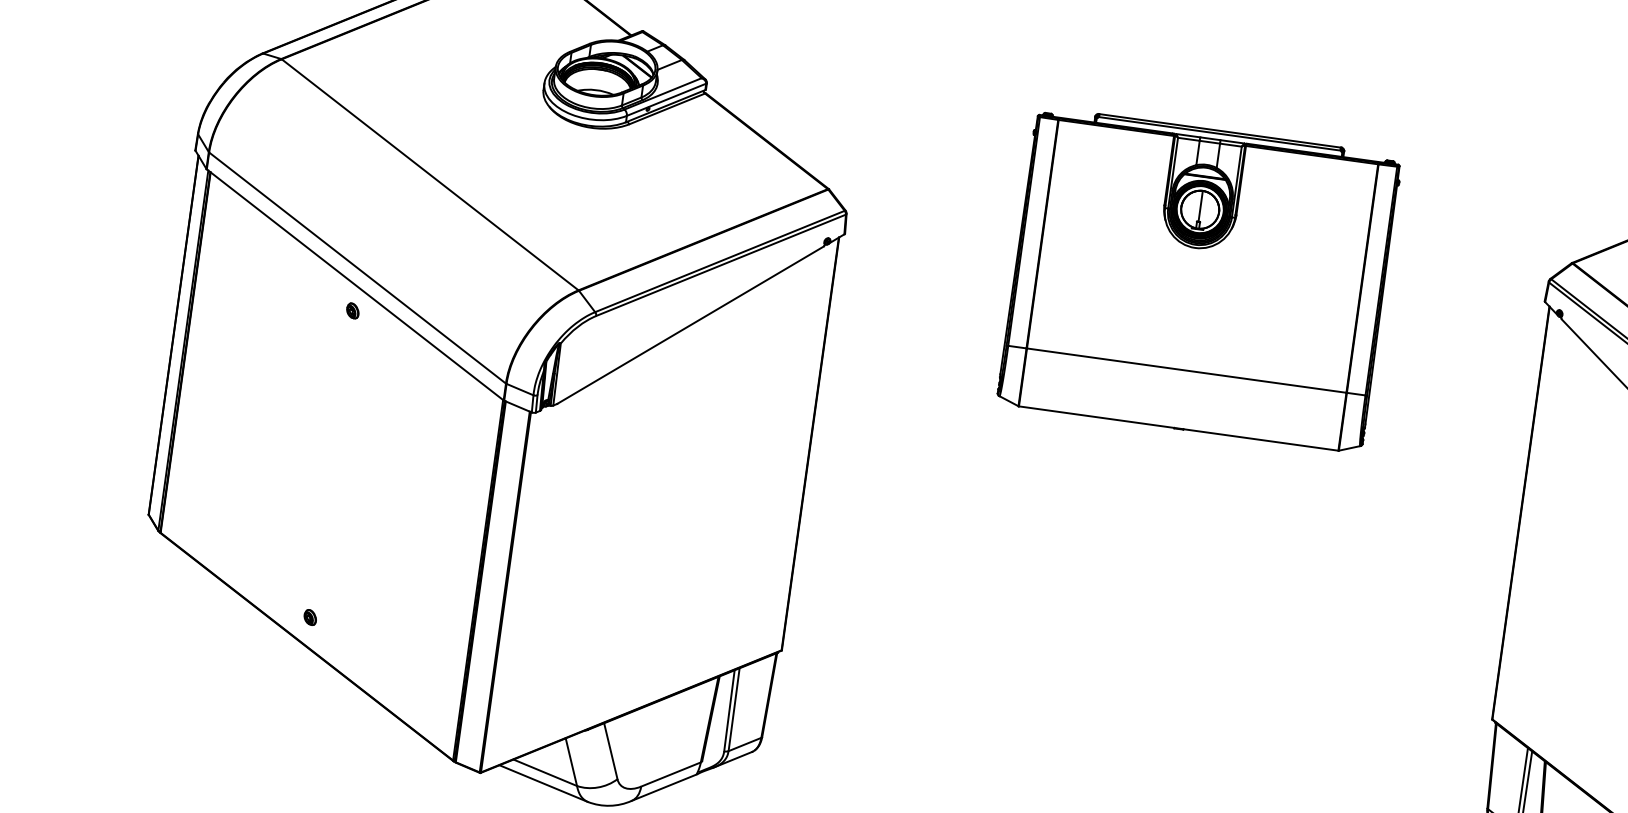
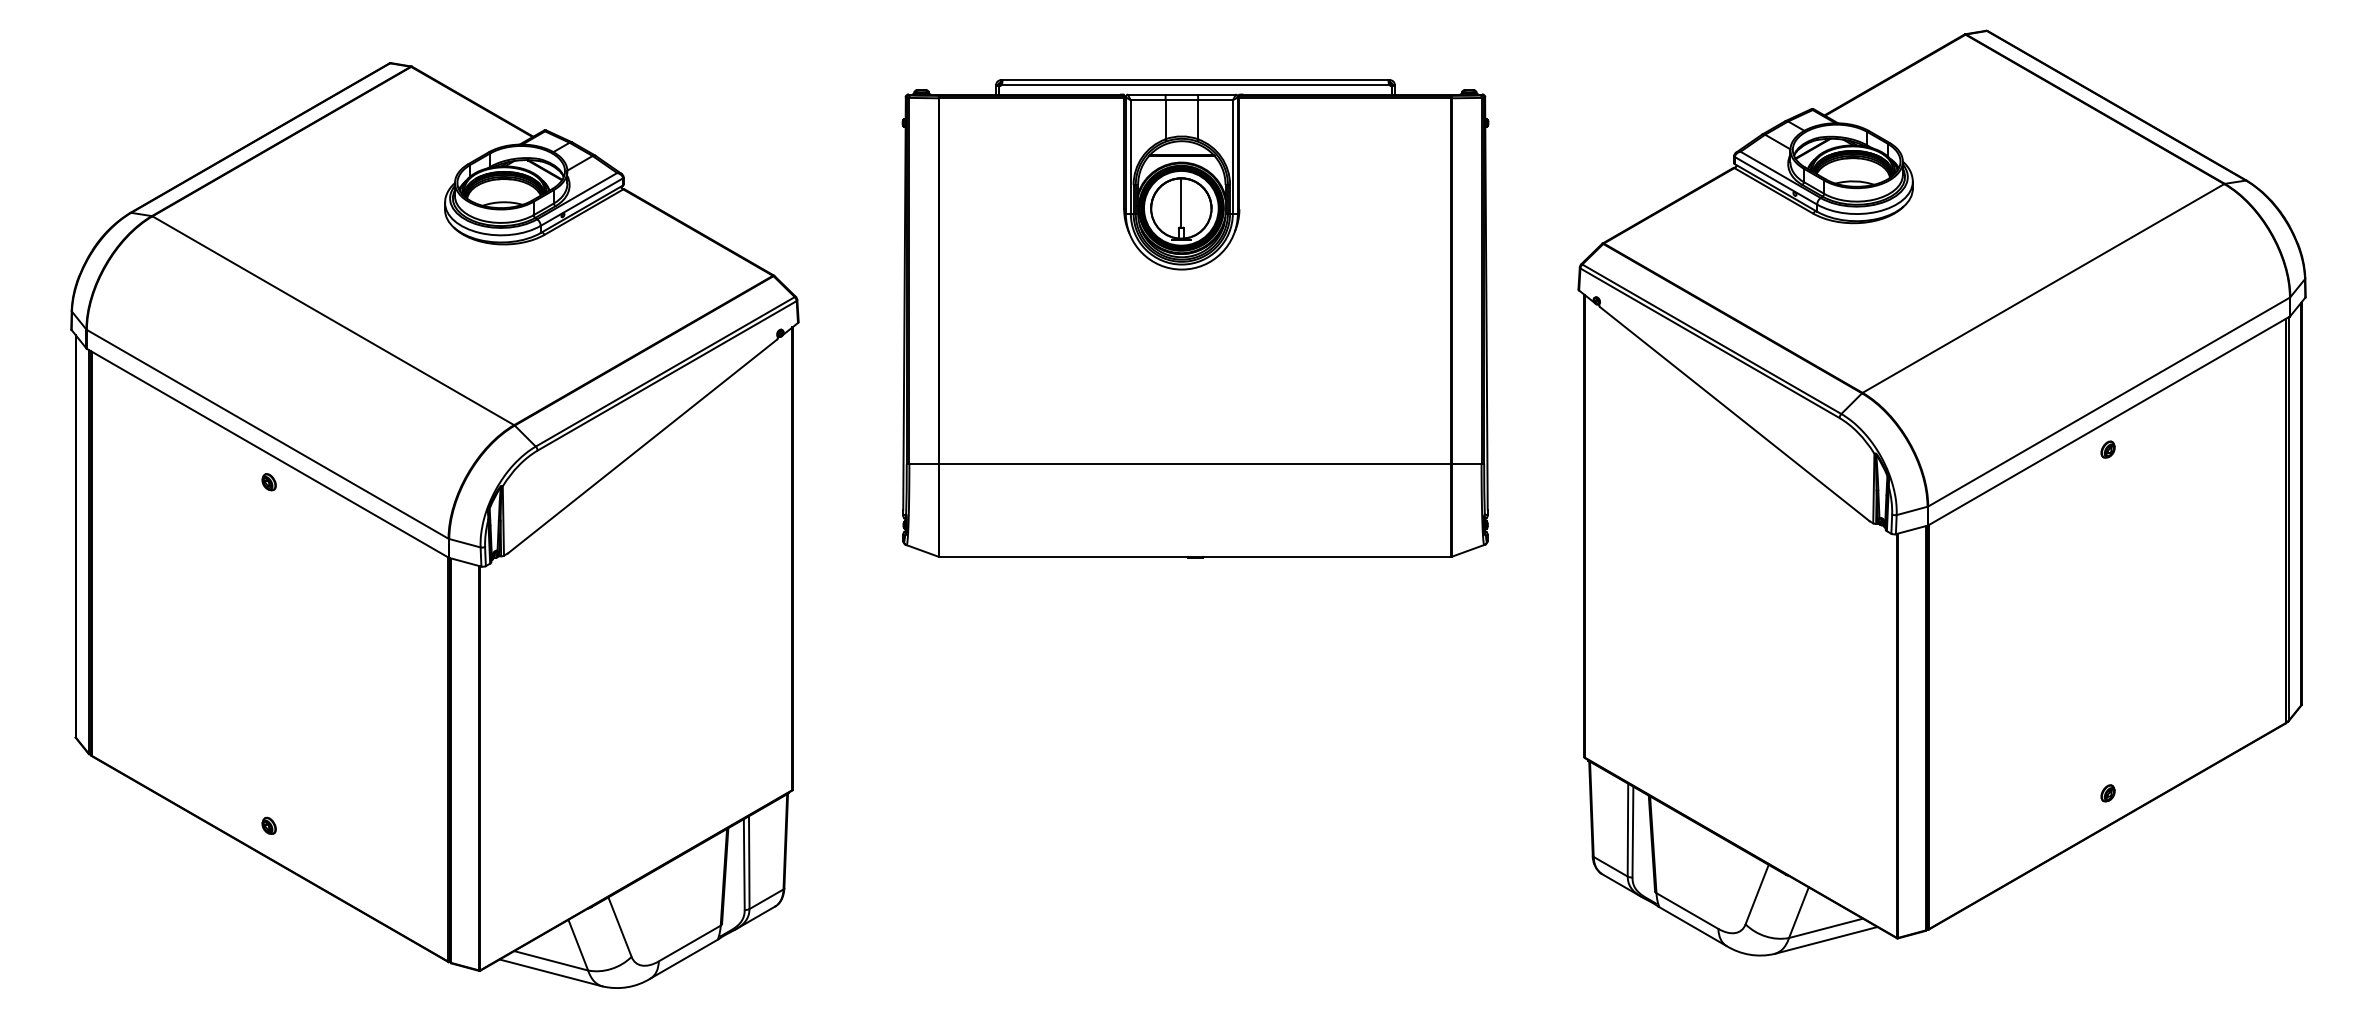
part: (1199, 279) -> (1195, 318), size x1.43

